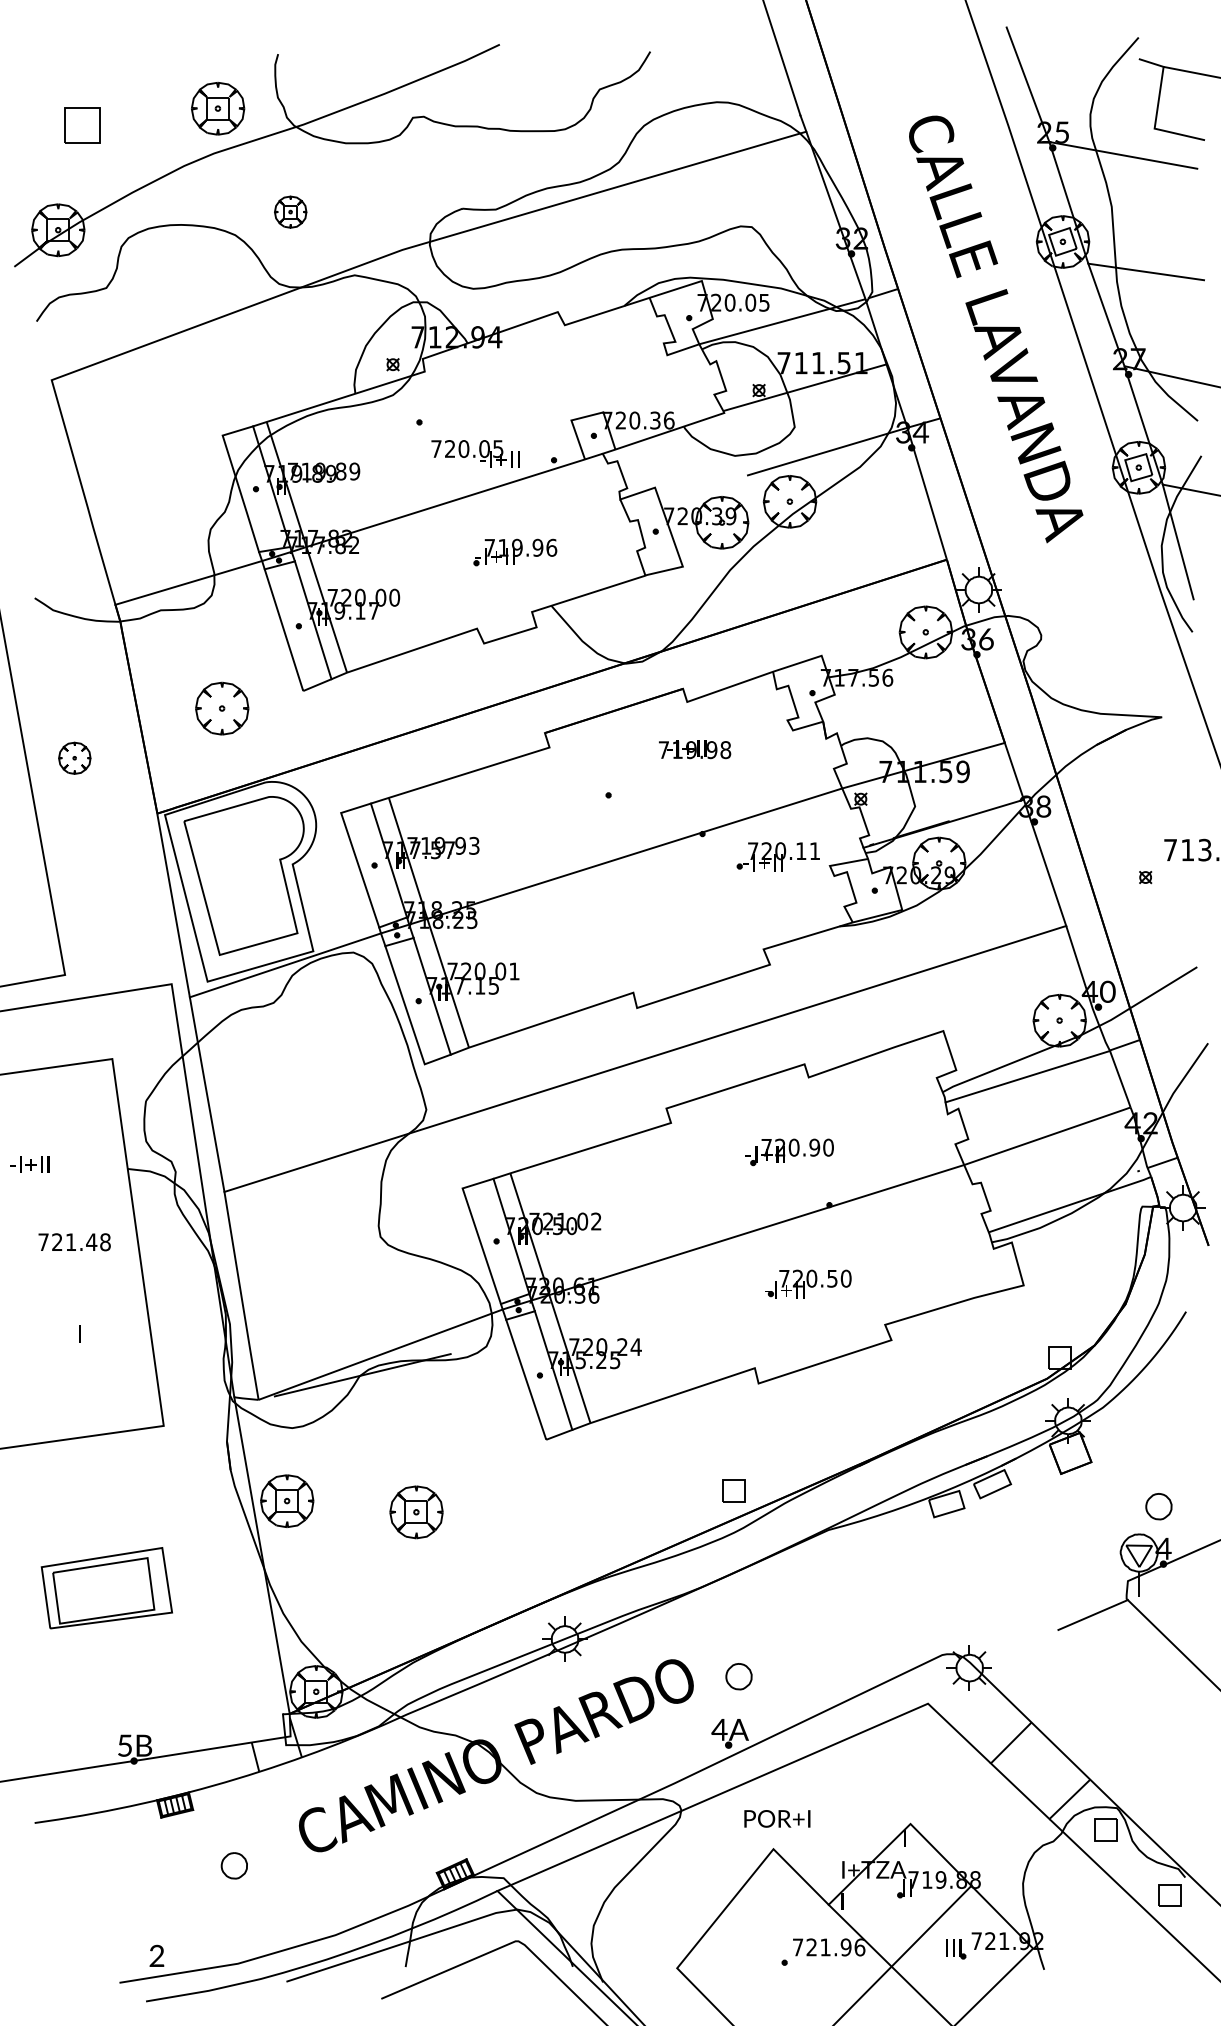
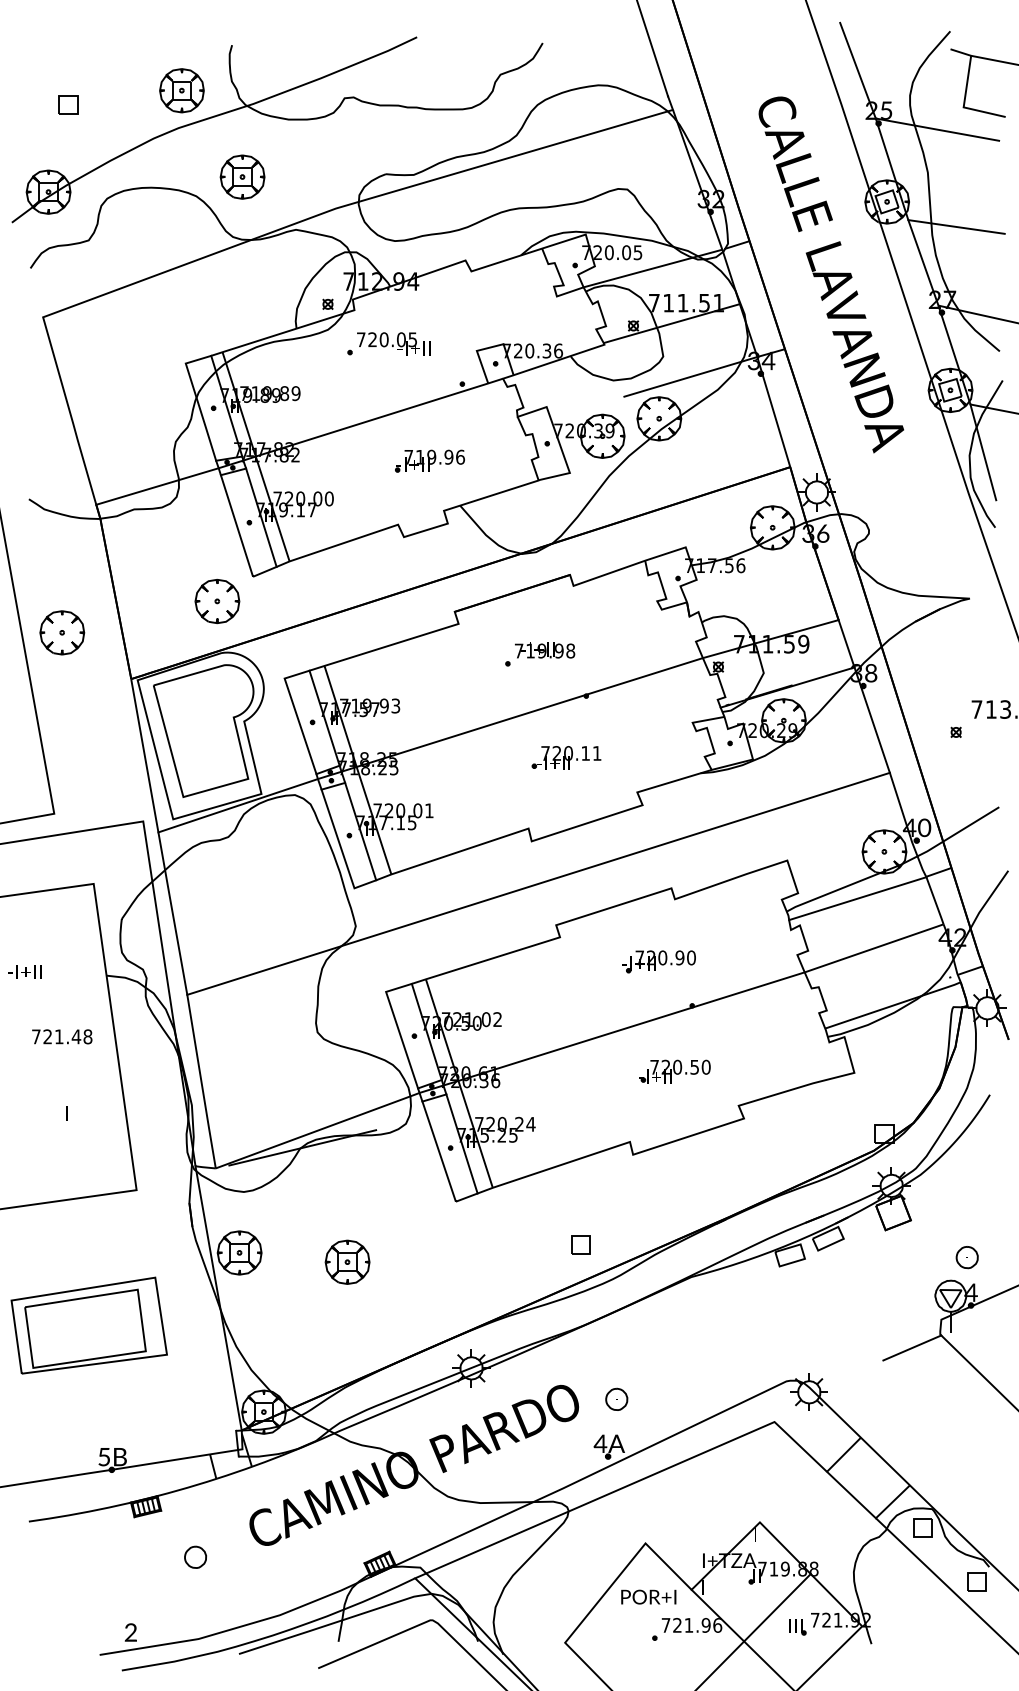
part: (82, 125) -> (68, 104), size x0.62
part: (290, 211) -> (242, 176), size x1.67
text: (475, 453) -> (393, 343), moved
part: (222, 708) -> (217, 601), moved
text: (695, 749) -> (545, 650), moved
part: (74, 757) -> (62, 632), size x1.67
part: (778, 856) -> (566, 757), moved
part: (733, 1491) -> (580, 1244), moved
part: (106, 1588) -> (88, 1325), size x1.43
text: (777, 1818) -> (648, 1596), moved

